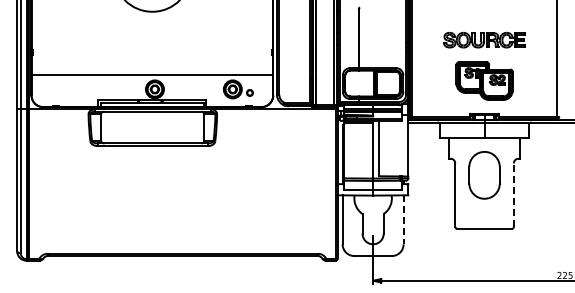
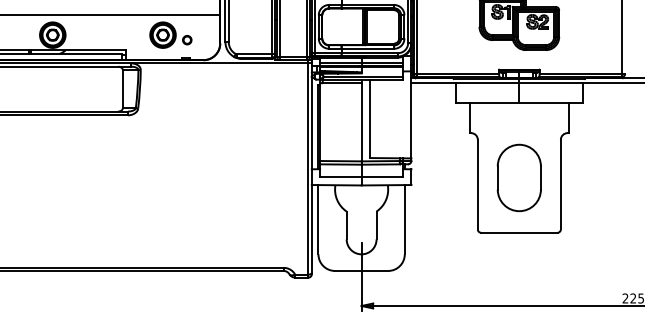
part: (484, 175) -> (519, 178), moved
line: (513, 195) -> (560, 185), dashed -> solid
line: (403, 220) -> (404, 220), dashed -> solid

